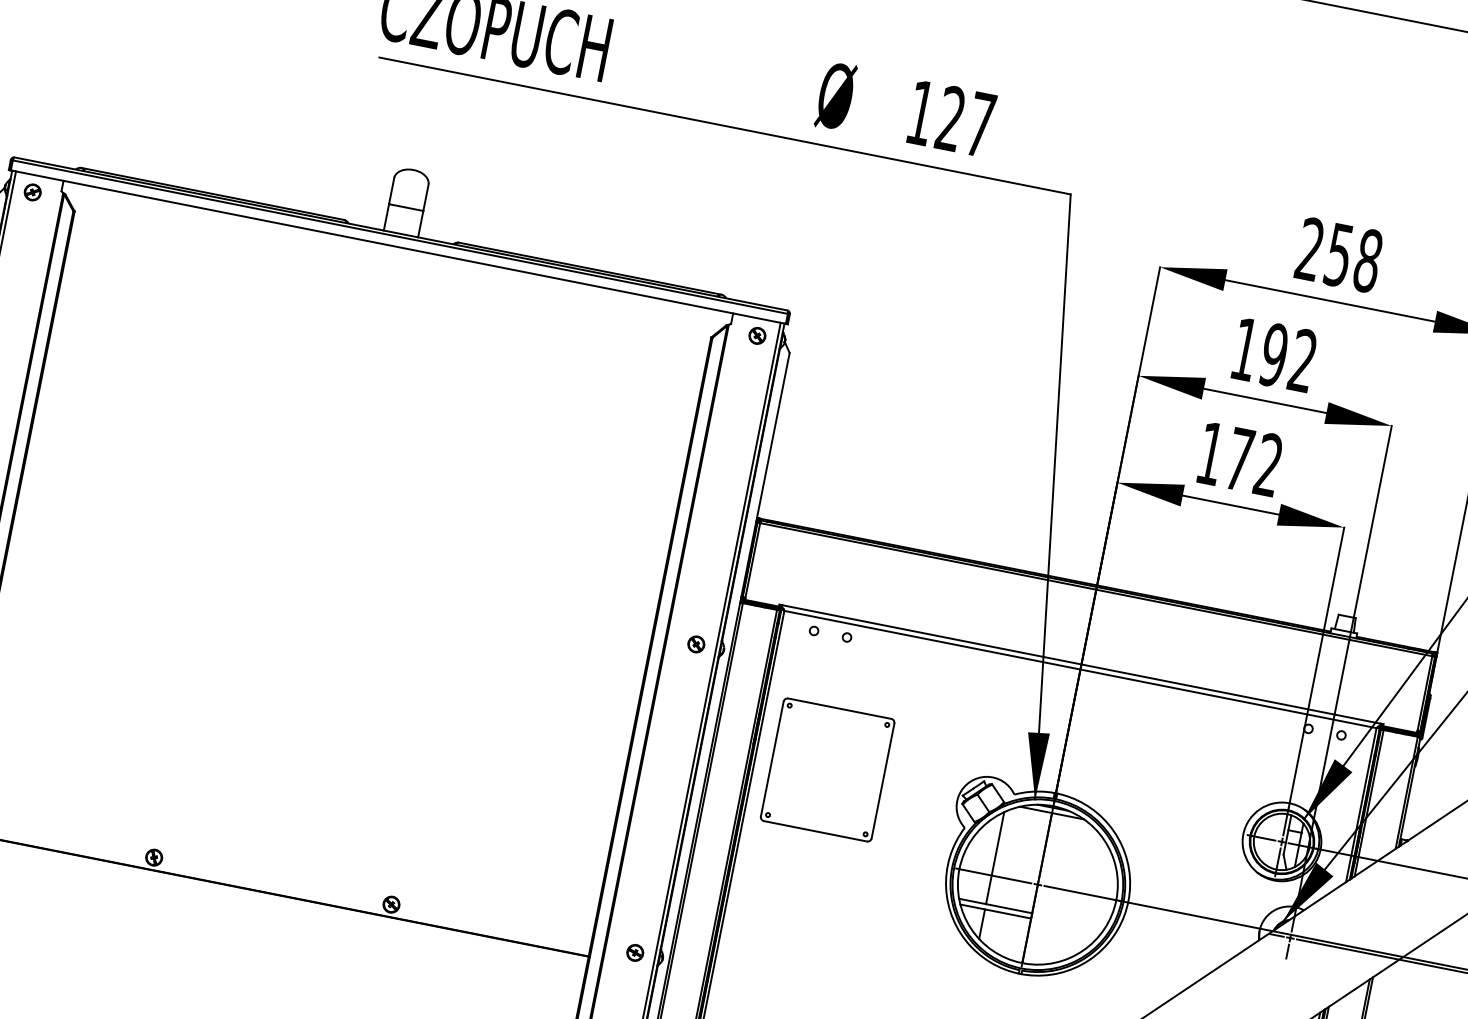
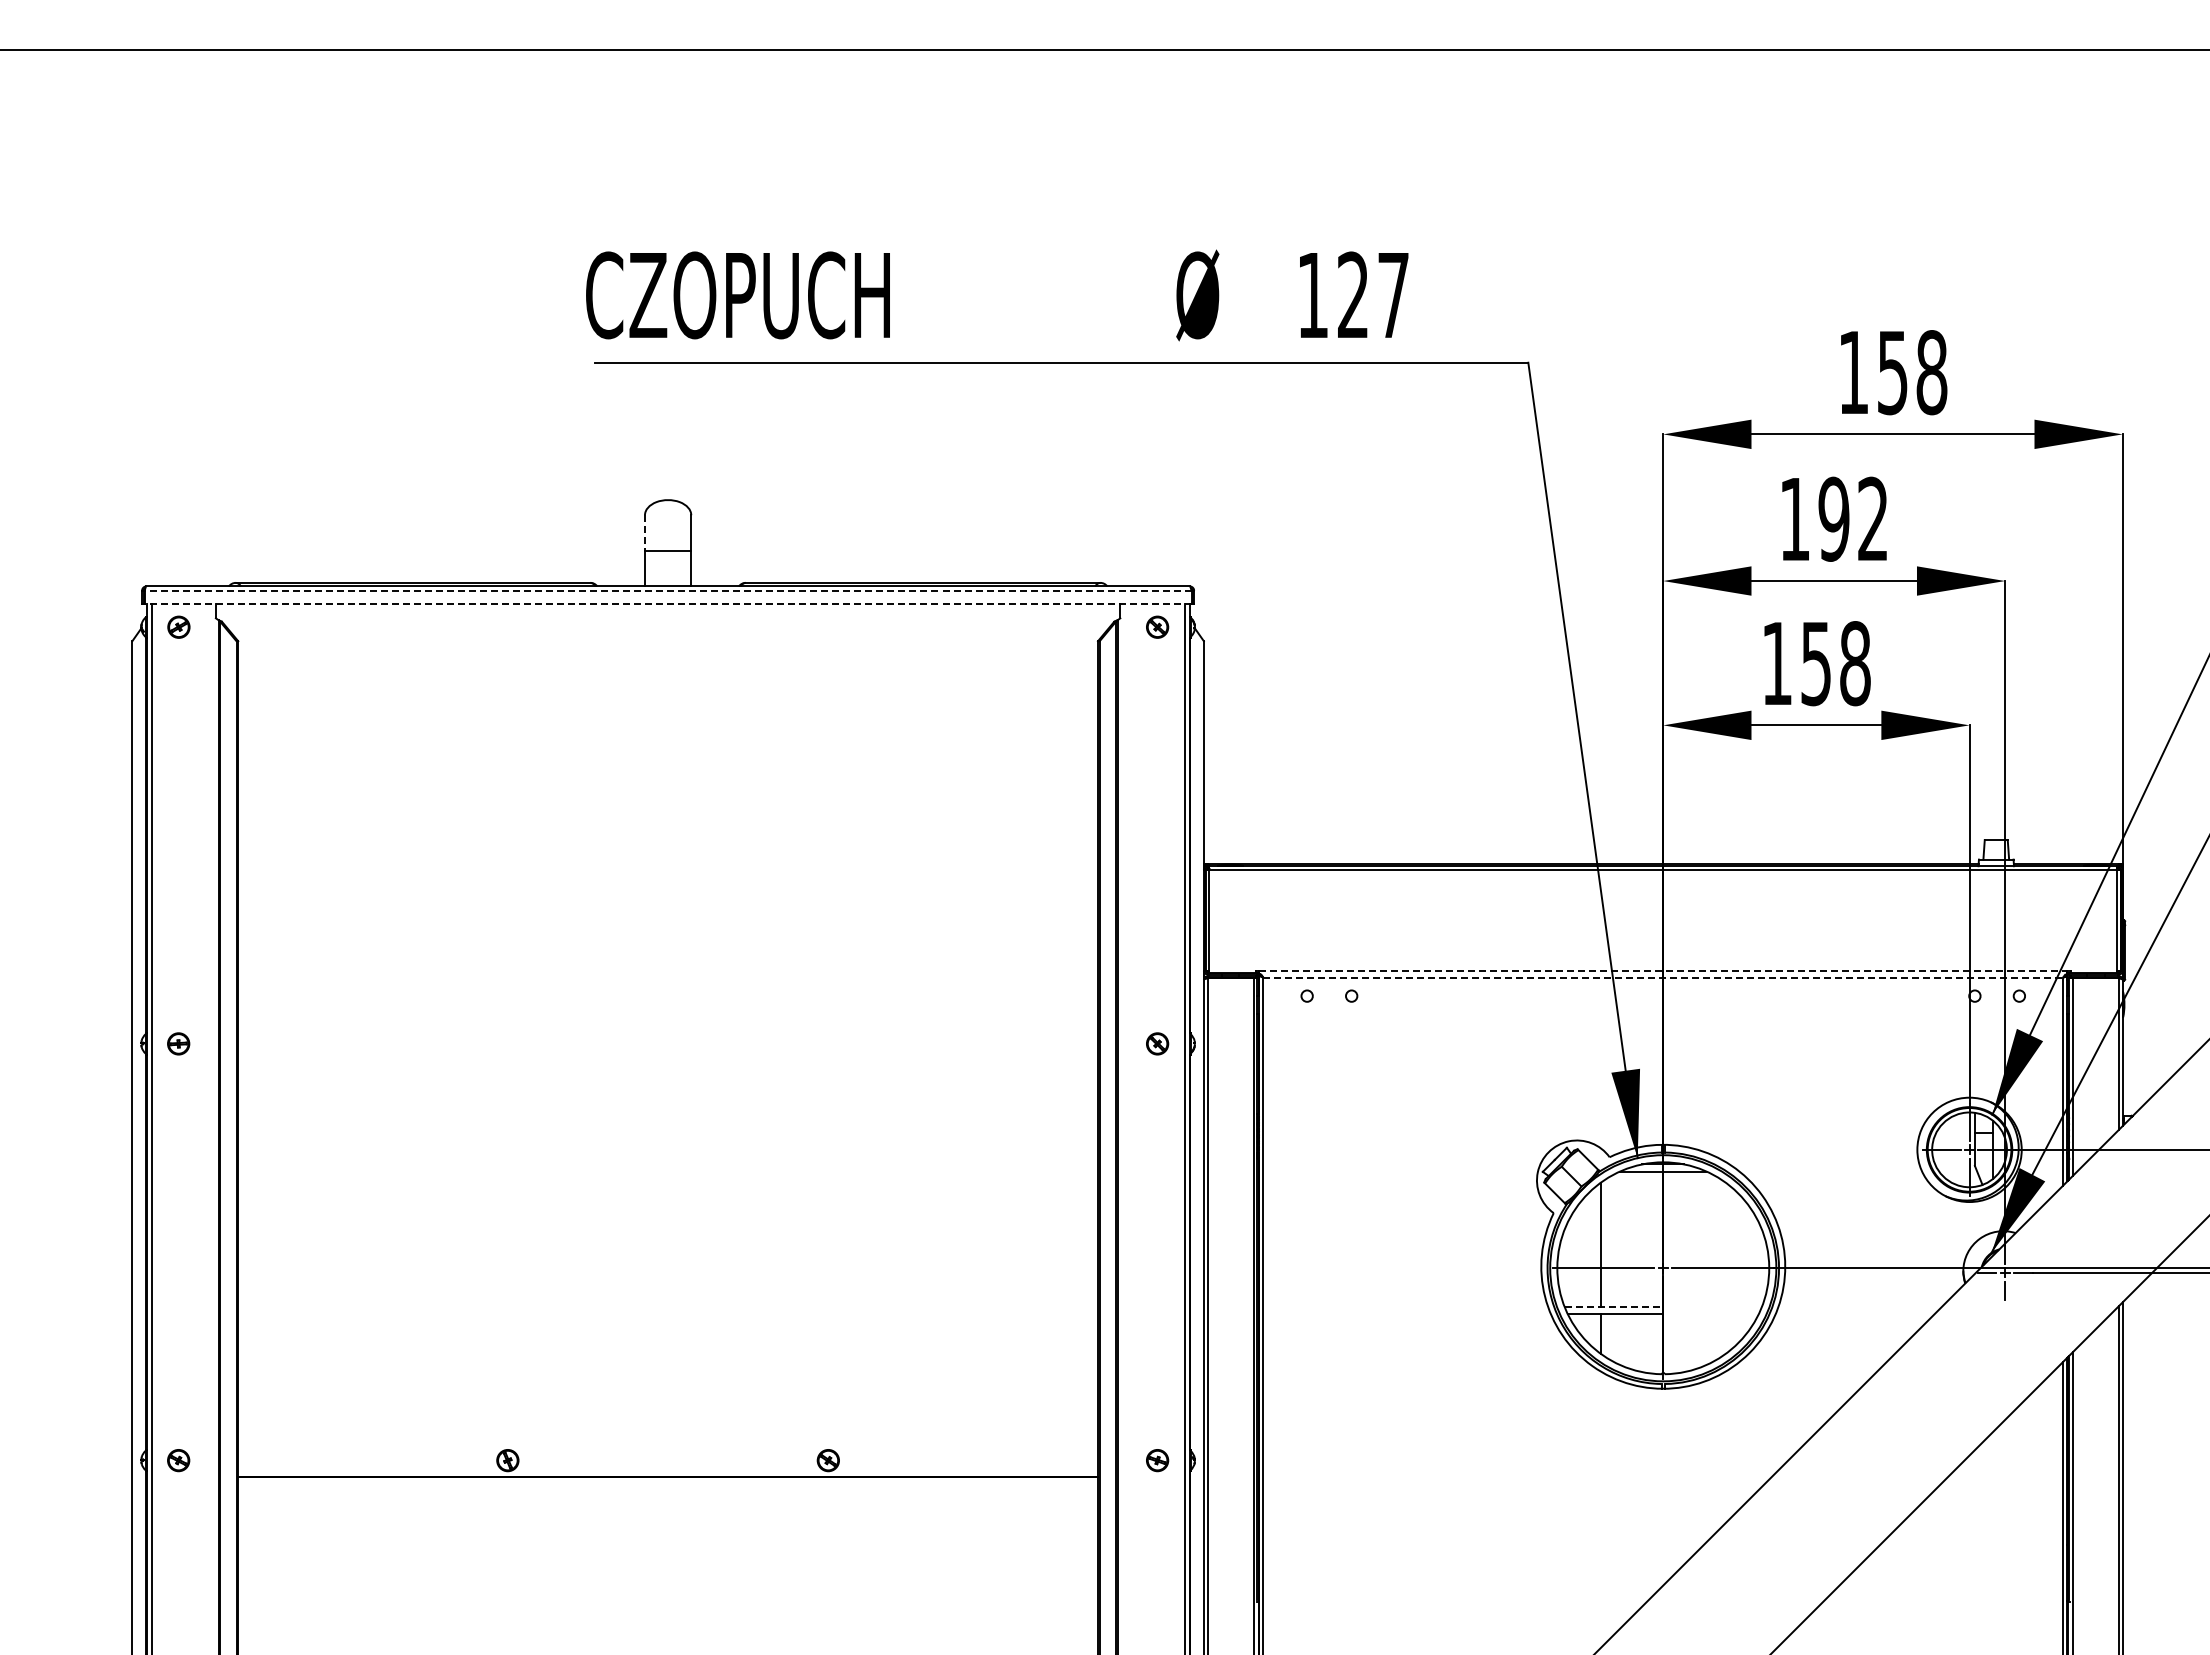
line: (391, 191) -> (644, 533), solid -> dashed
line: (399, 236) -> (667, 590), solid -> dashed
line: (397, 247) -> (667, 604), solid -> dashed
text: (1309, 248) -> (1852, 371), 258 -> 158
text: (1254, 462) -> (1835, 663), 172 -> 158
line: (1081, 664) -> (1663, 970), solid -> dashed
line: (1080, 669) -> (1663, 977), solid -> dashed
part: (827, 769) -> (1360, 1172), removed
line: (996, 905) -> (1614, 1306), solid -> dashed

